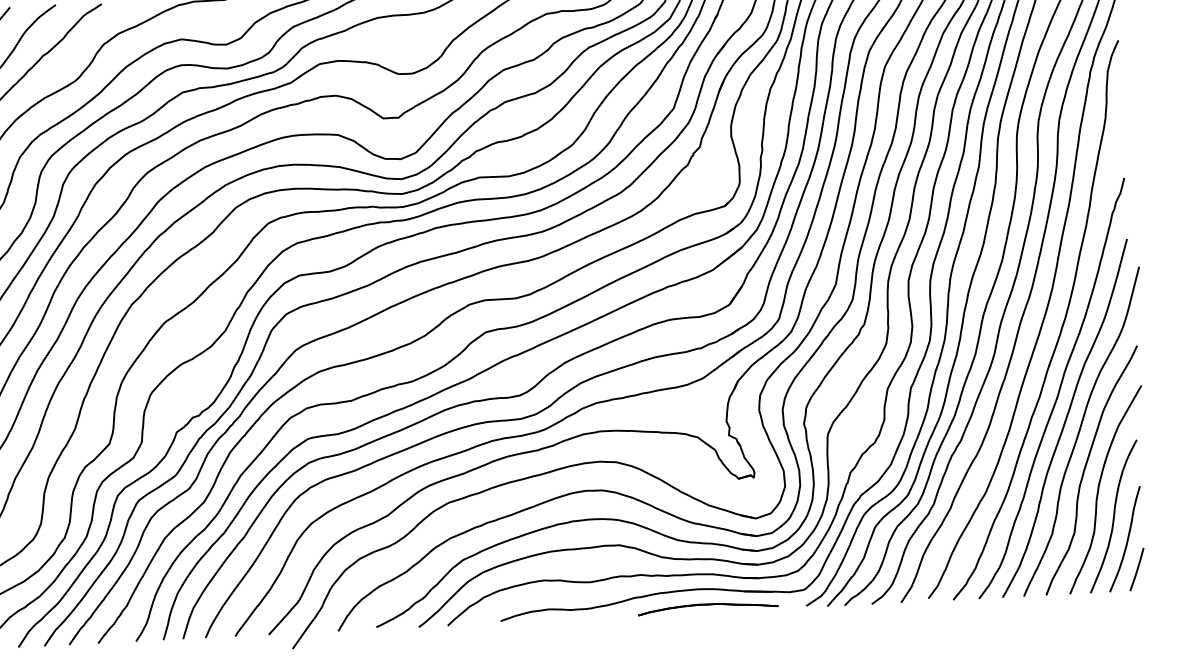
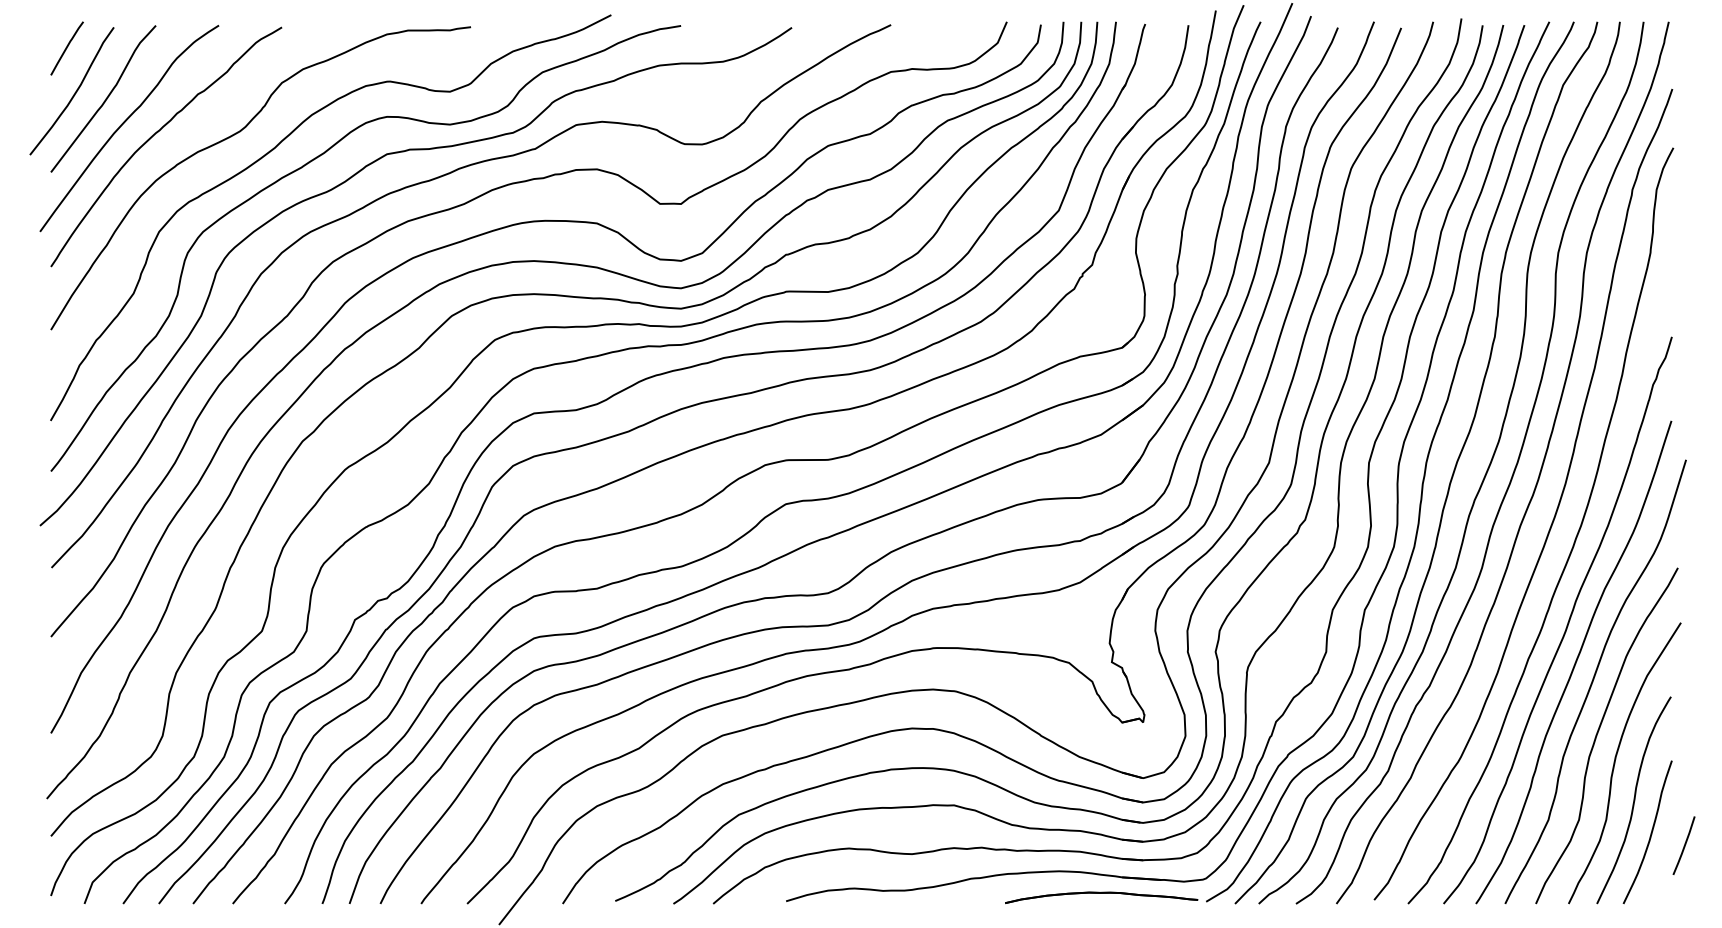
line: (1137, 569) -> (1684, 845), moved
part: (708, 607) -> (1101, 897), moved

